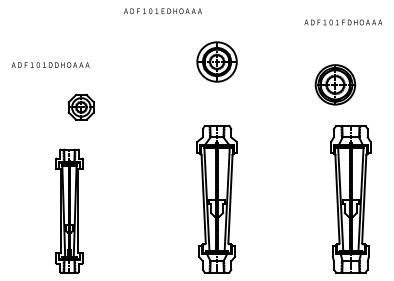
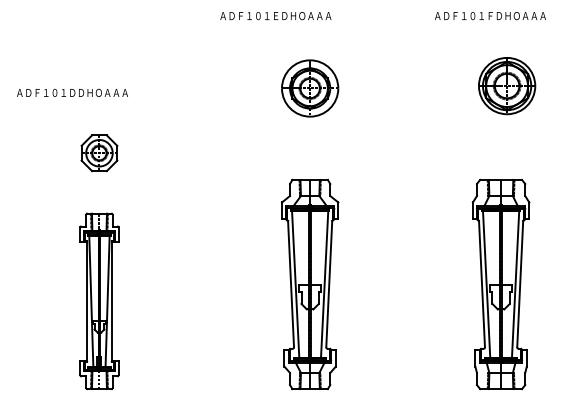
text: (162, 11) -> (275, 16), moved
text: (343, 22) -> (490, 16), moved
part: (335, 85) -> (507, 86), moved
part: (81, 107) -> (99, 153), moved

